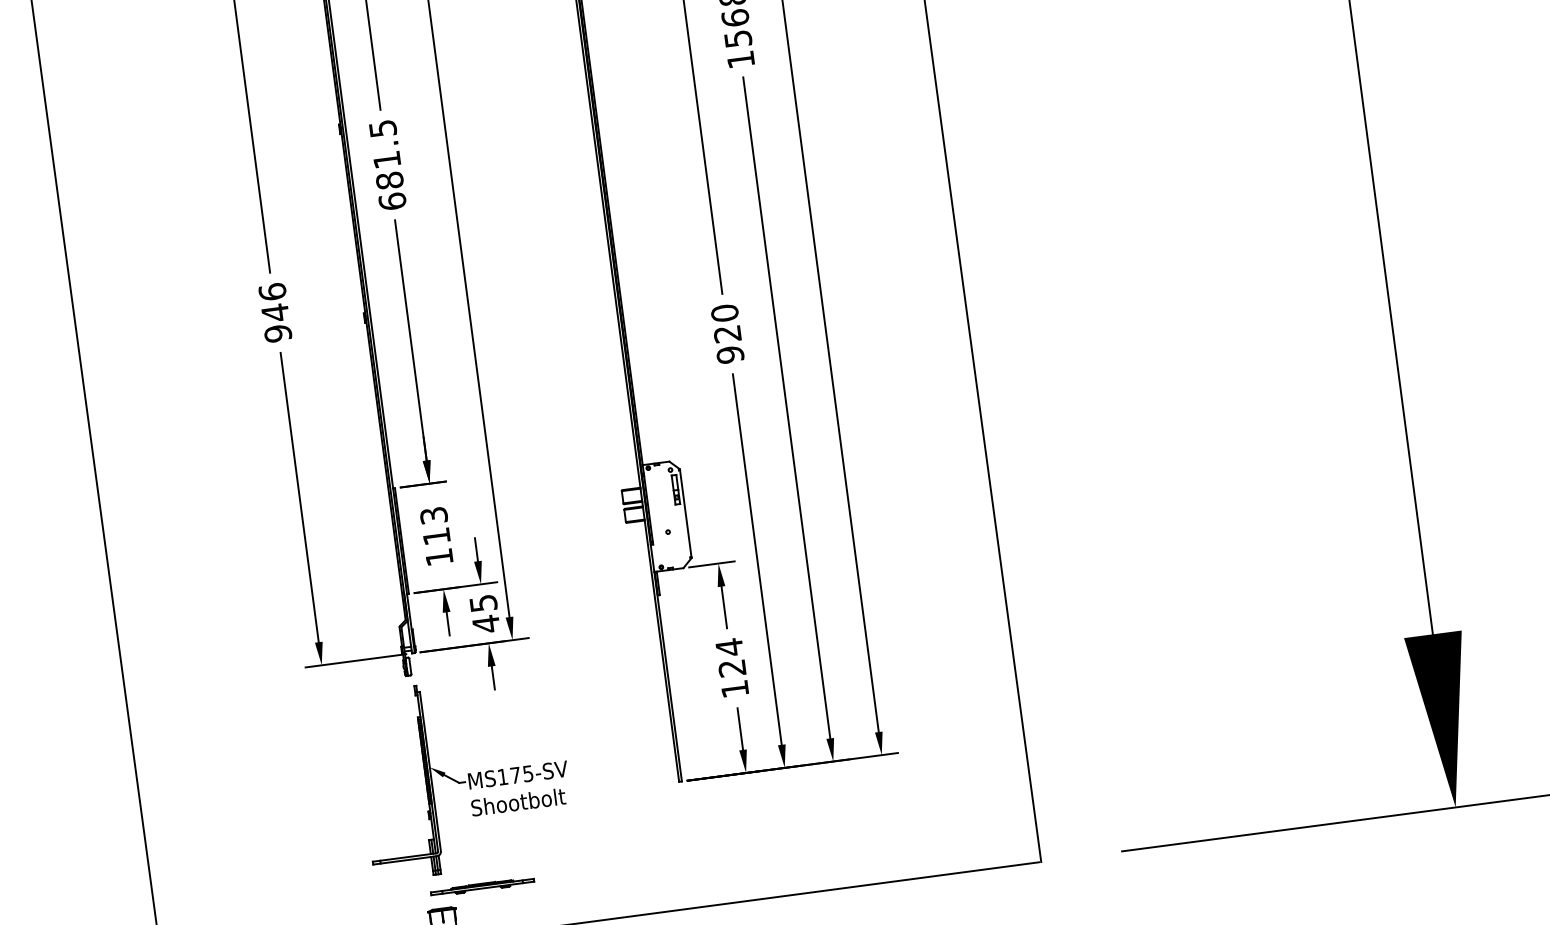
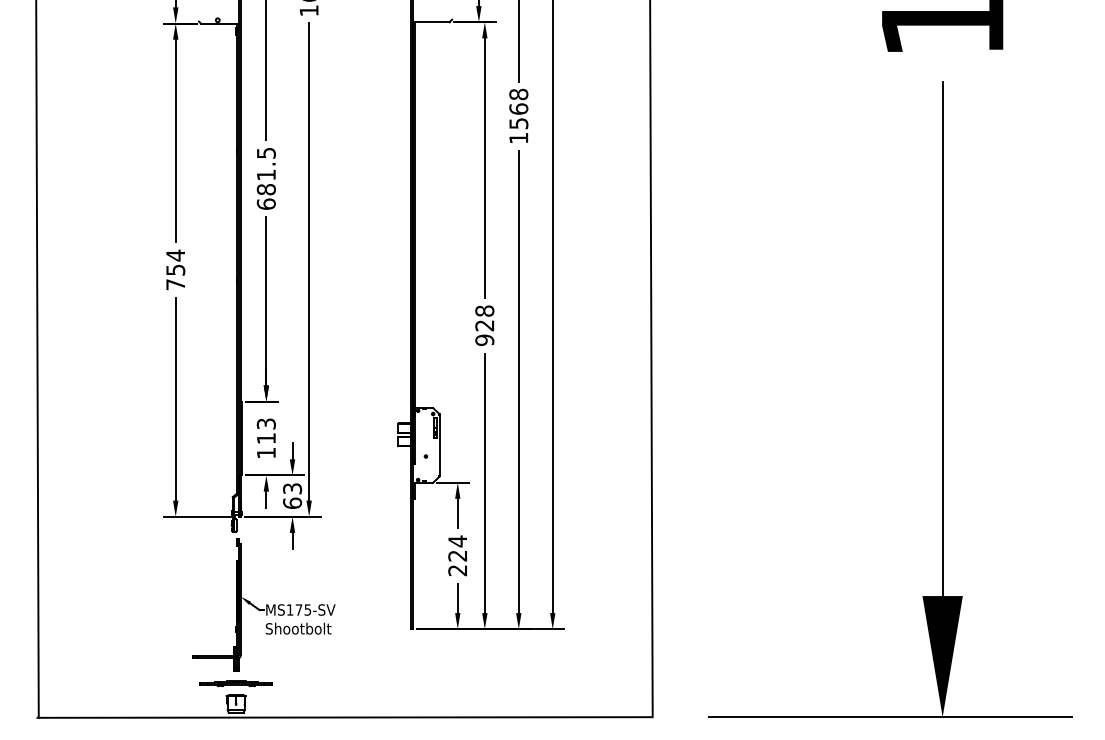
text: (274, 311) -> (175, 269), 946 -> 754
text: (724, 312) -> (484, 310), 920 -> 928
text: (484, 614) -> (292, 496), 45 -> 63
text: (734, 689) -> (457, 570), 124 -> 224
part: (481, 886) -> (235, 683), moved

